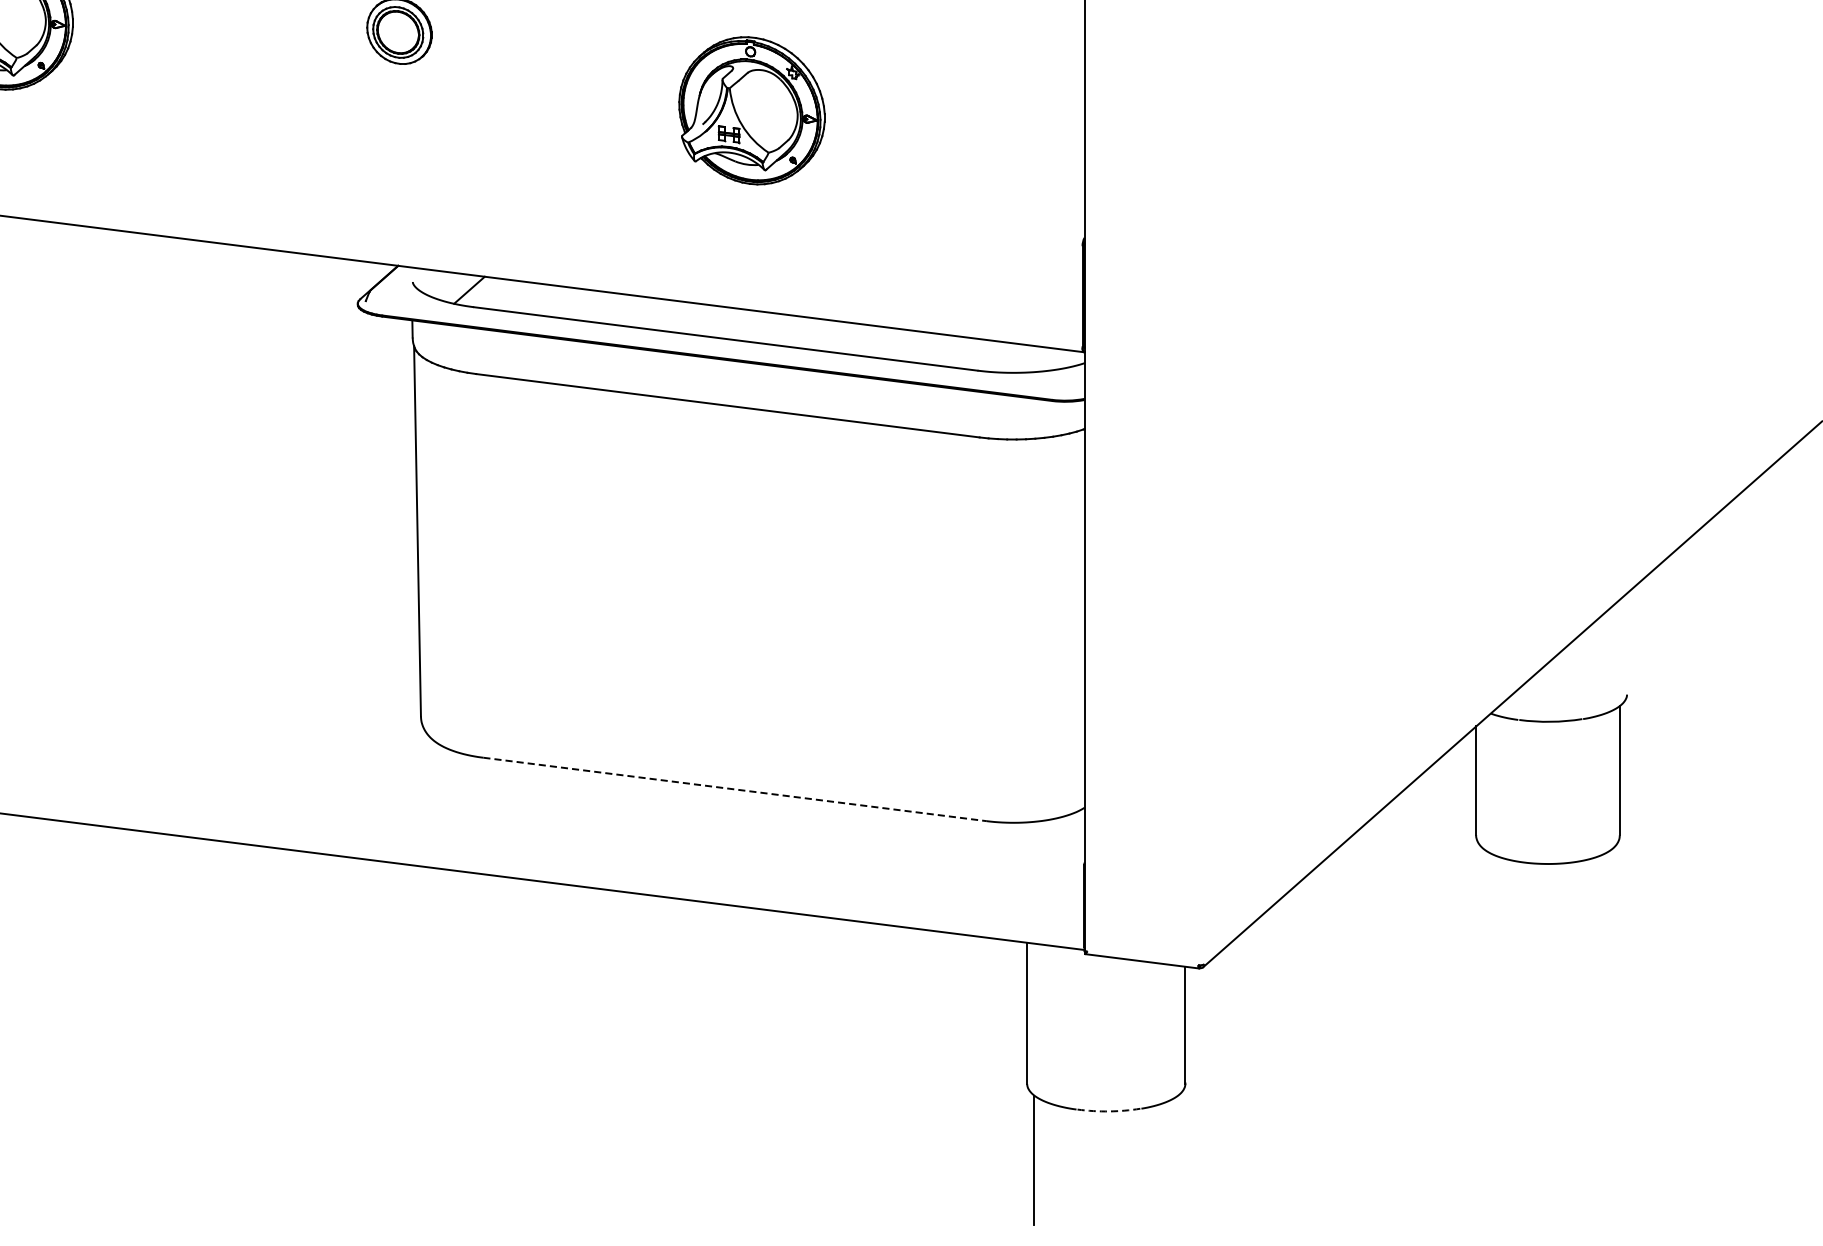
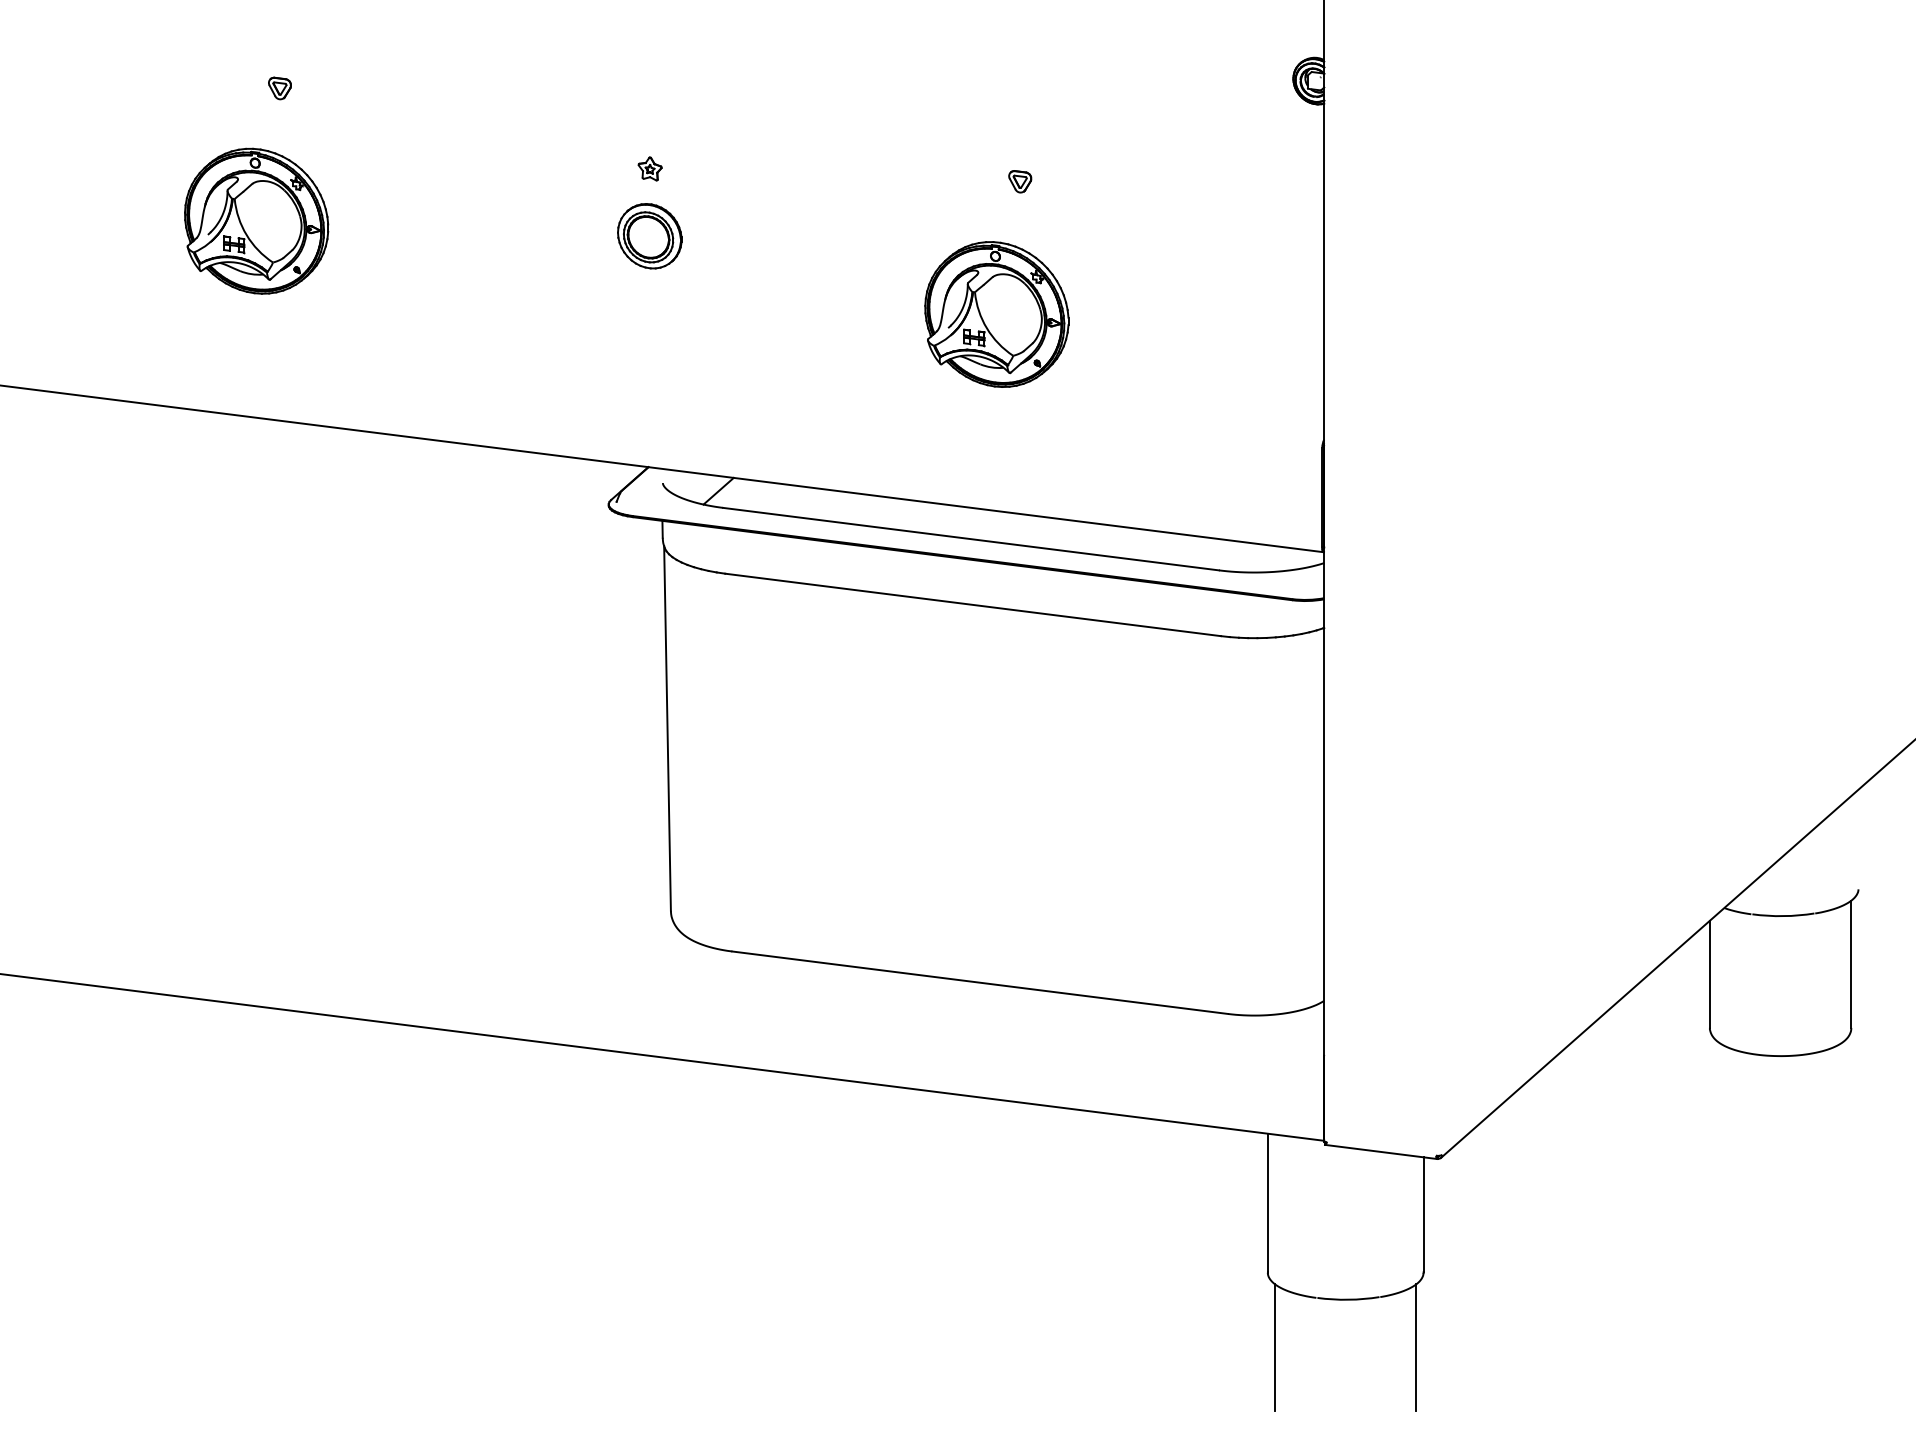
line: (735, 789) -> (980, 982), dashed -> solid
arc: (1109, 1111) -> (1348, 1299), dashed -> solid
line: (1178, 1159) -> (1416, 1347), added

